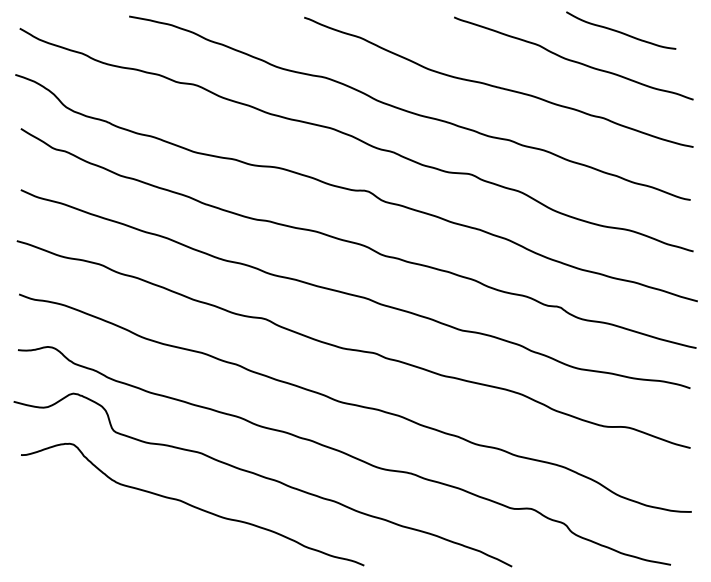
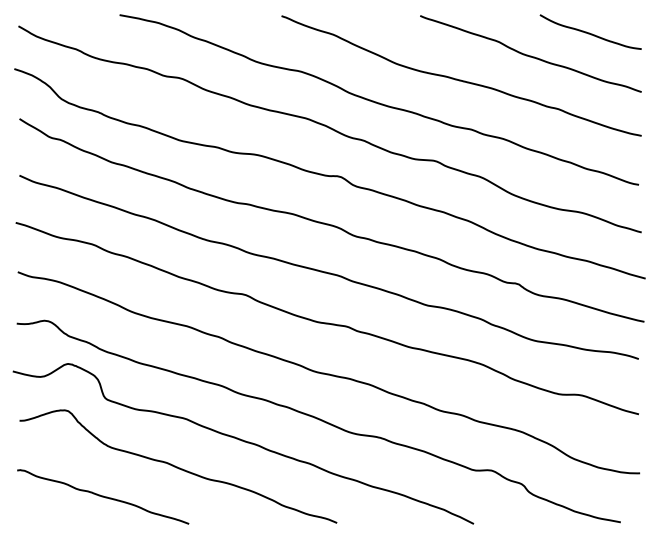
curve: (619, 30) -> (589, 32), moved
curve: (111, 536) -> (103, 496), added

